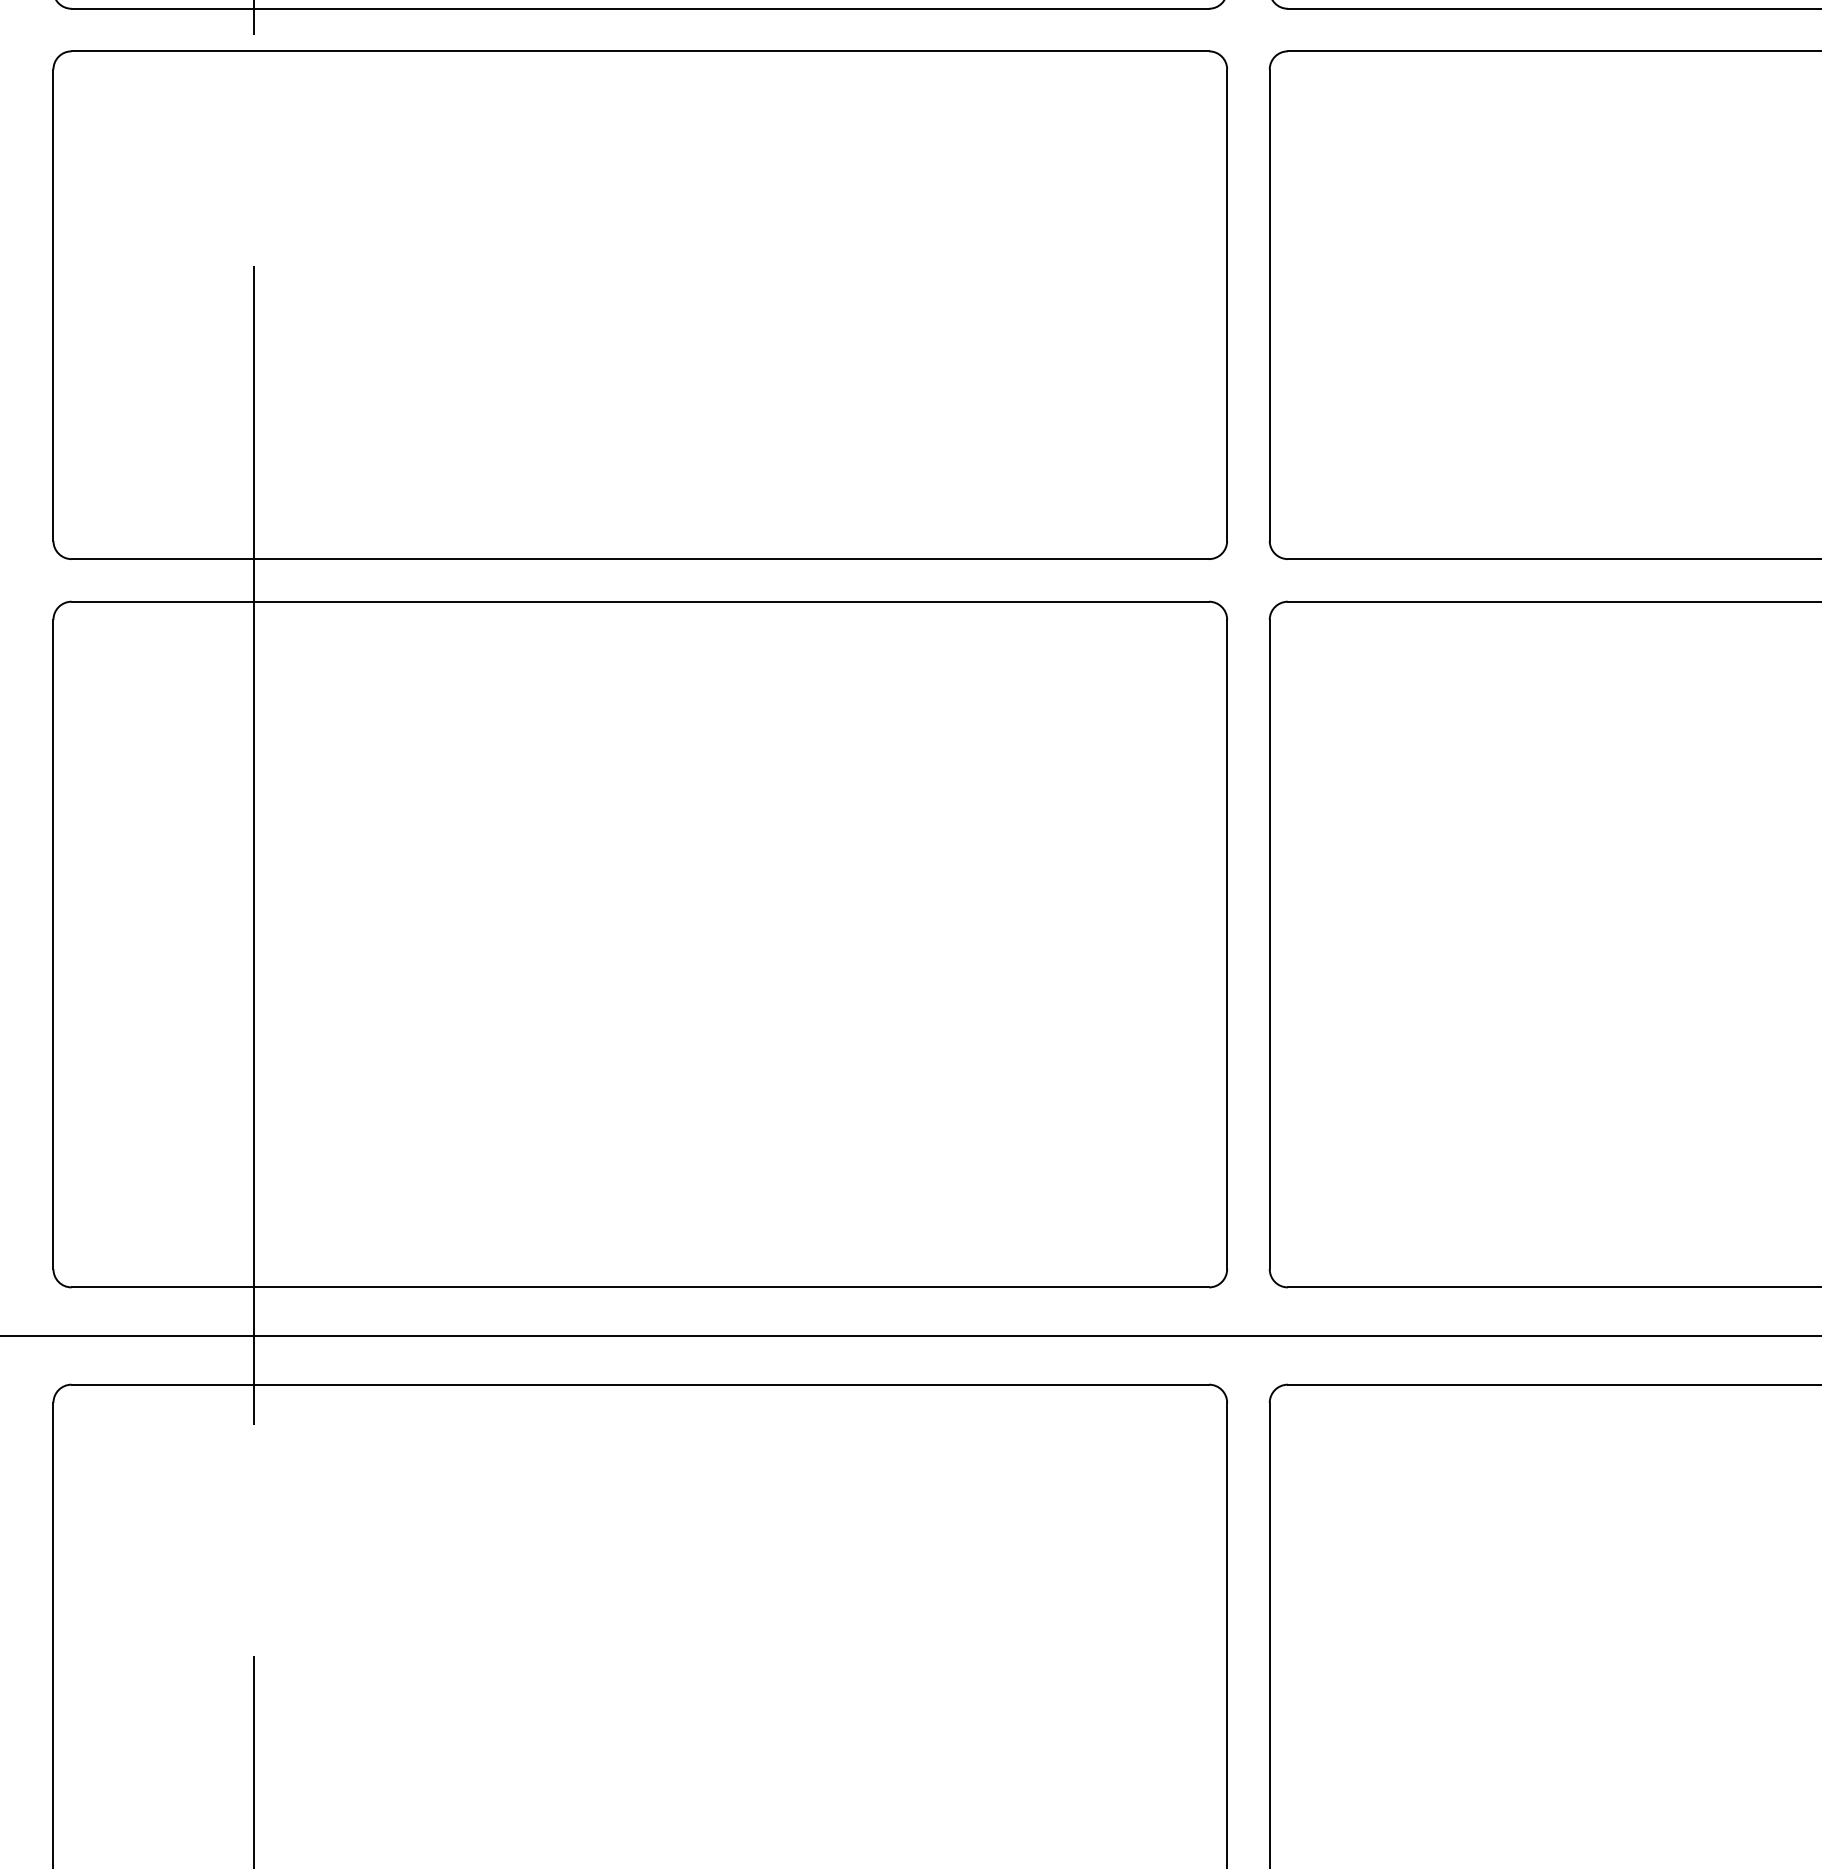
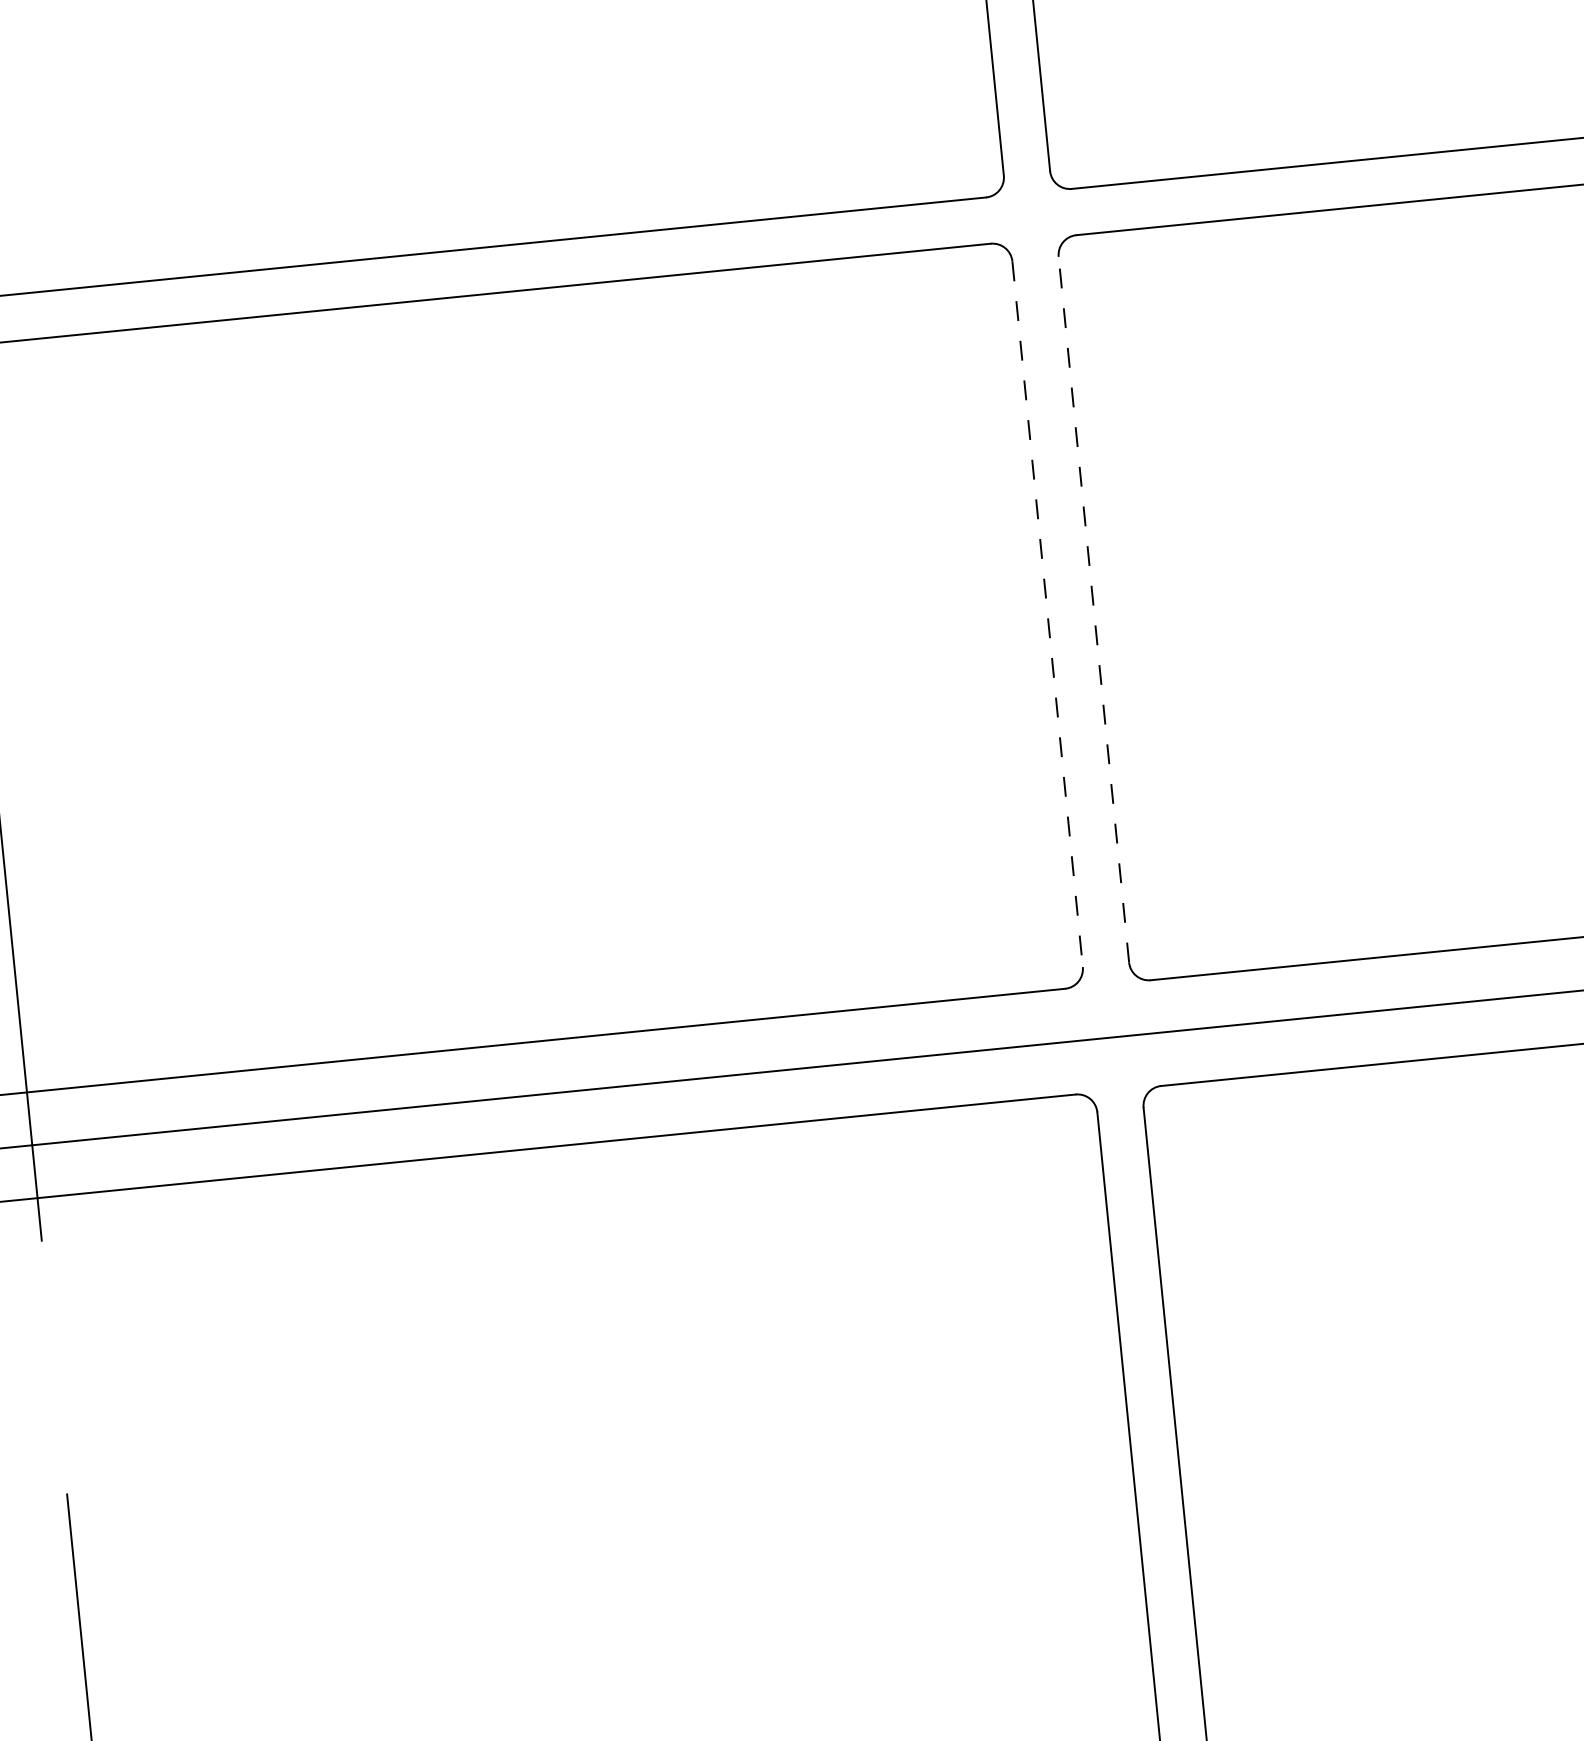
line: (1227, 944) -> (1047, 614), solid -> dashed
line: (1269, 944) -> (1093, 609), solid -> dashed

